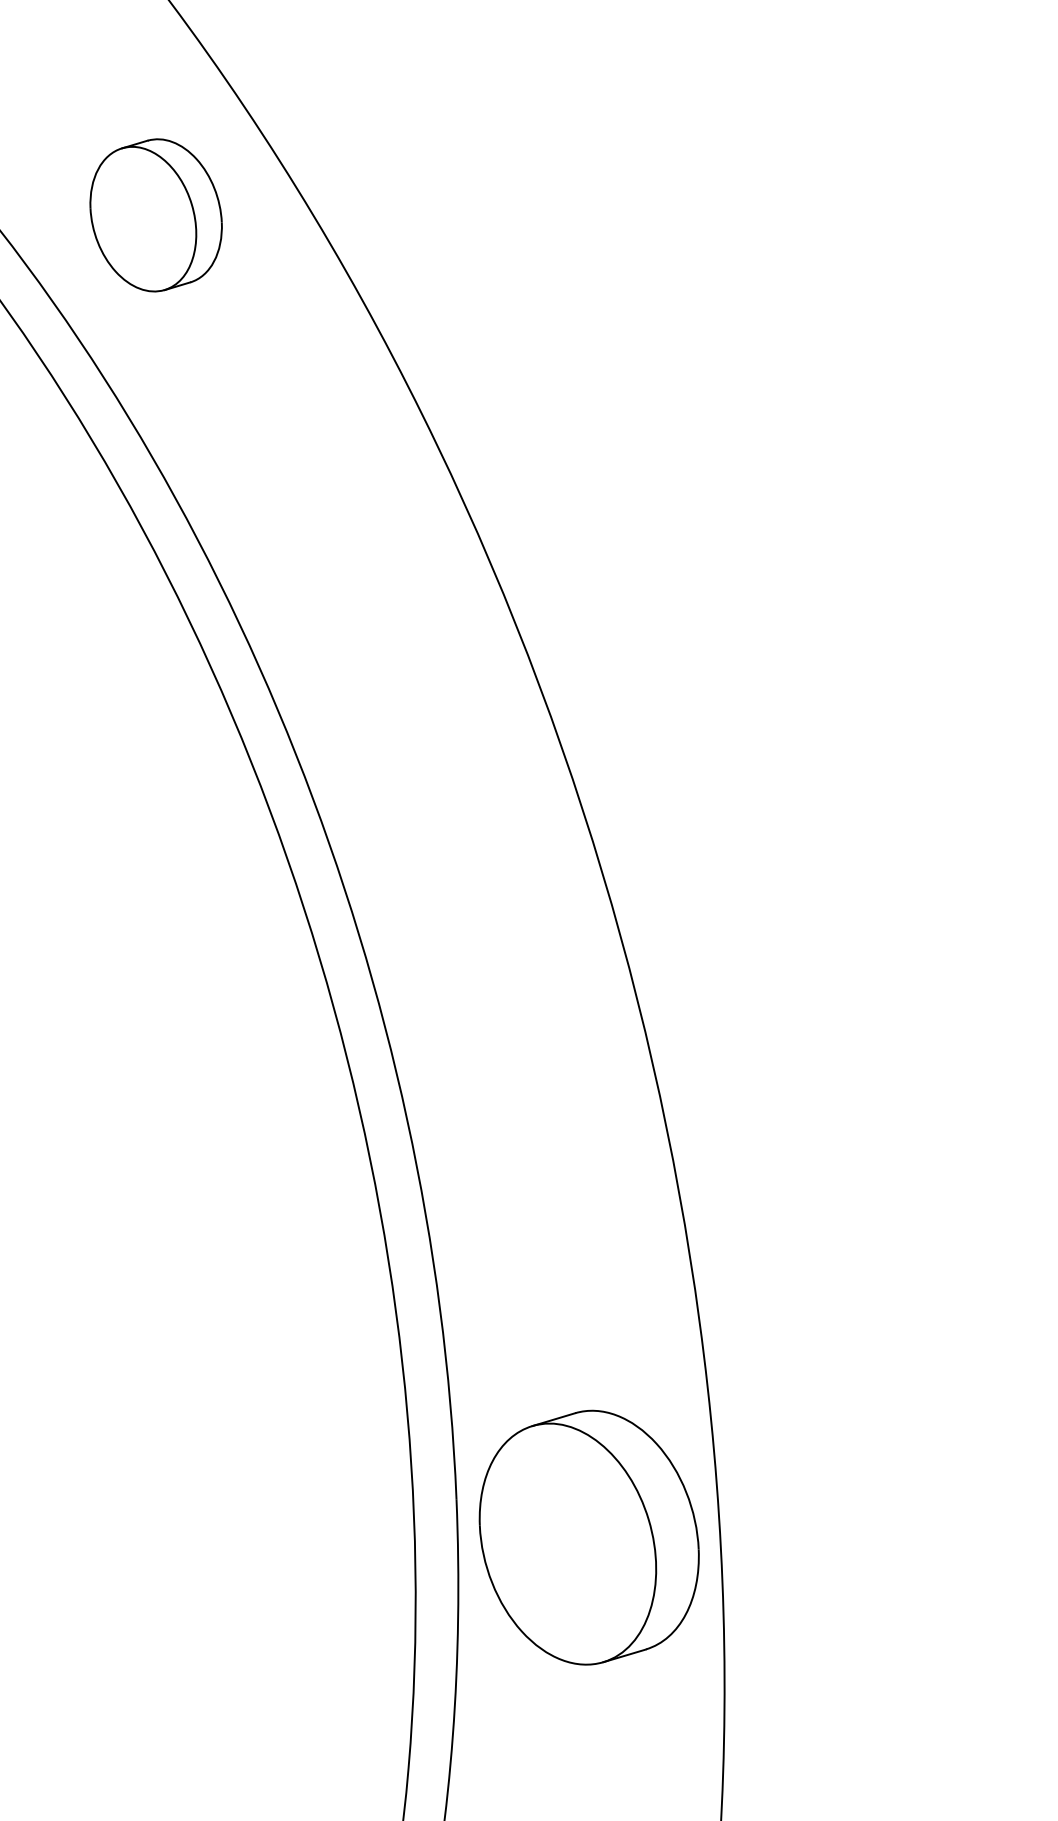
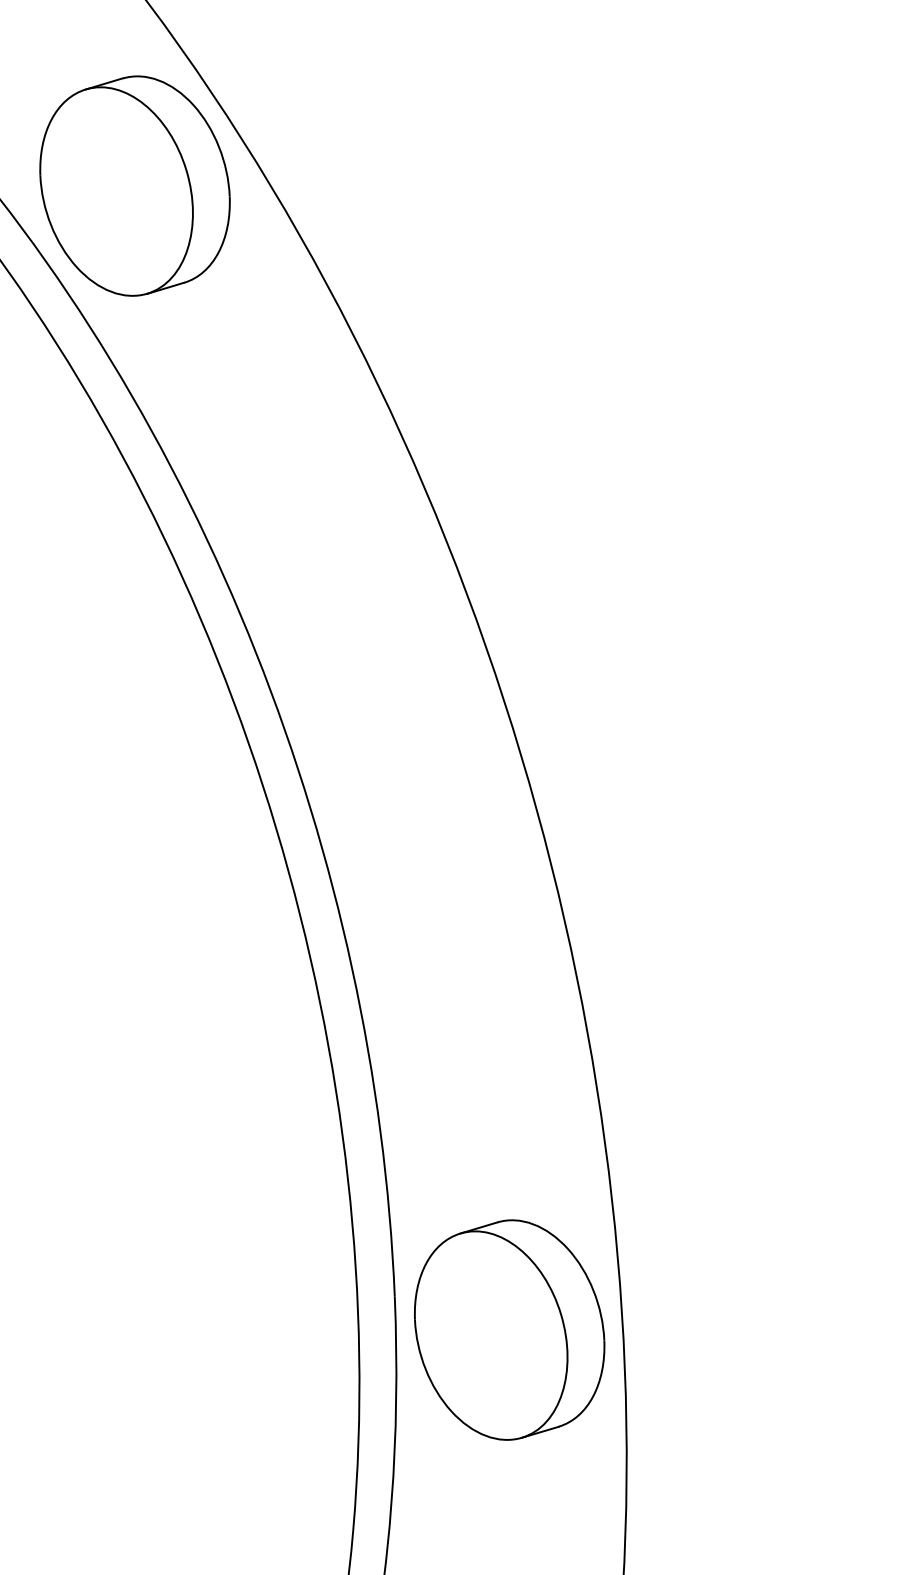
part: (155, 215) -> (134, 186), size x1.67

